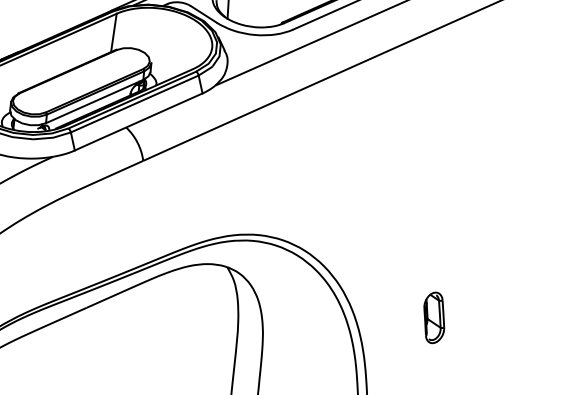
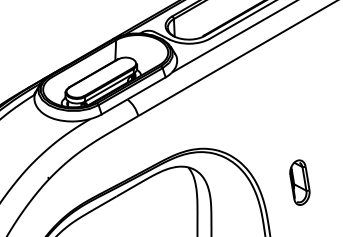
part: (433, 317) -> (299, 182), size x1.67

